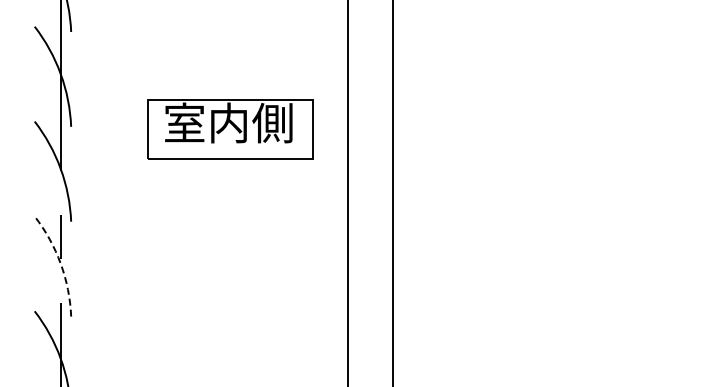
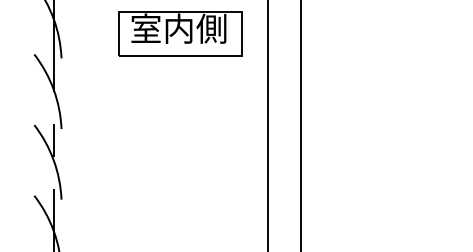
part: (230, 129) -> (180, 33), moved
arc: (60, 263) -> (53, 160), dashed -> solid

